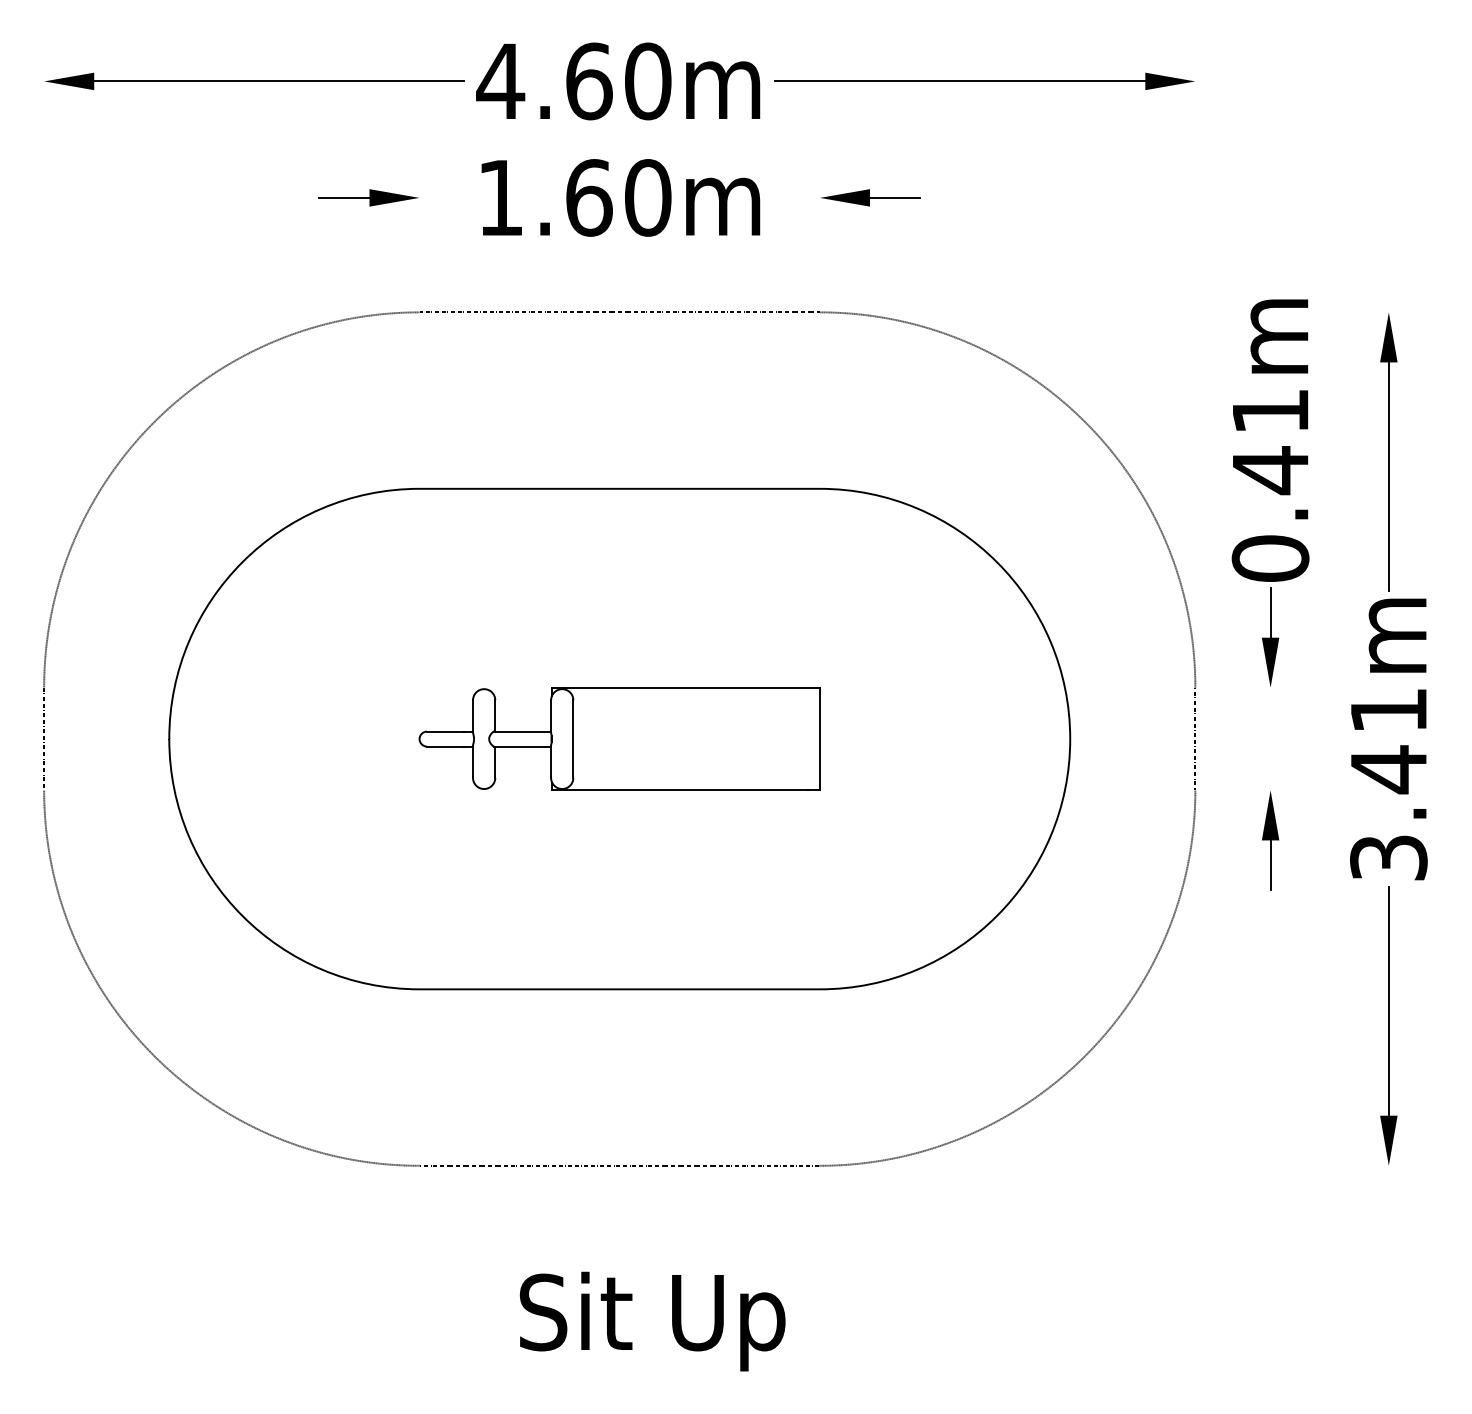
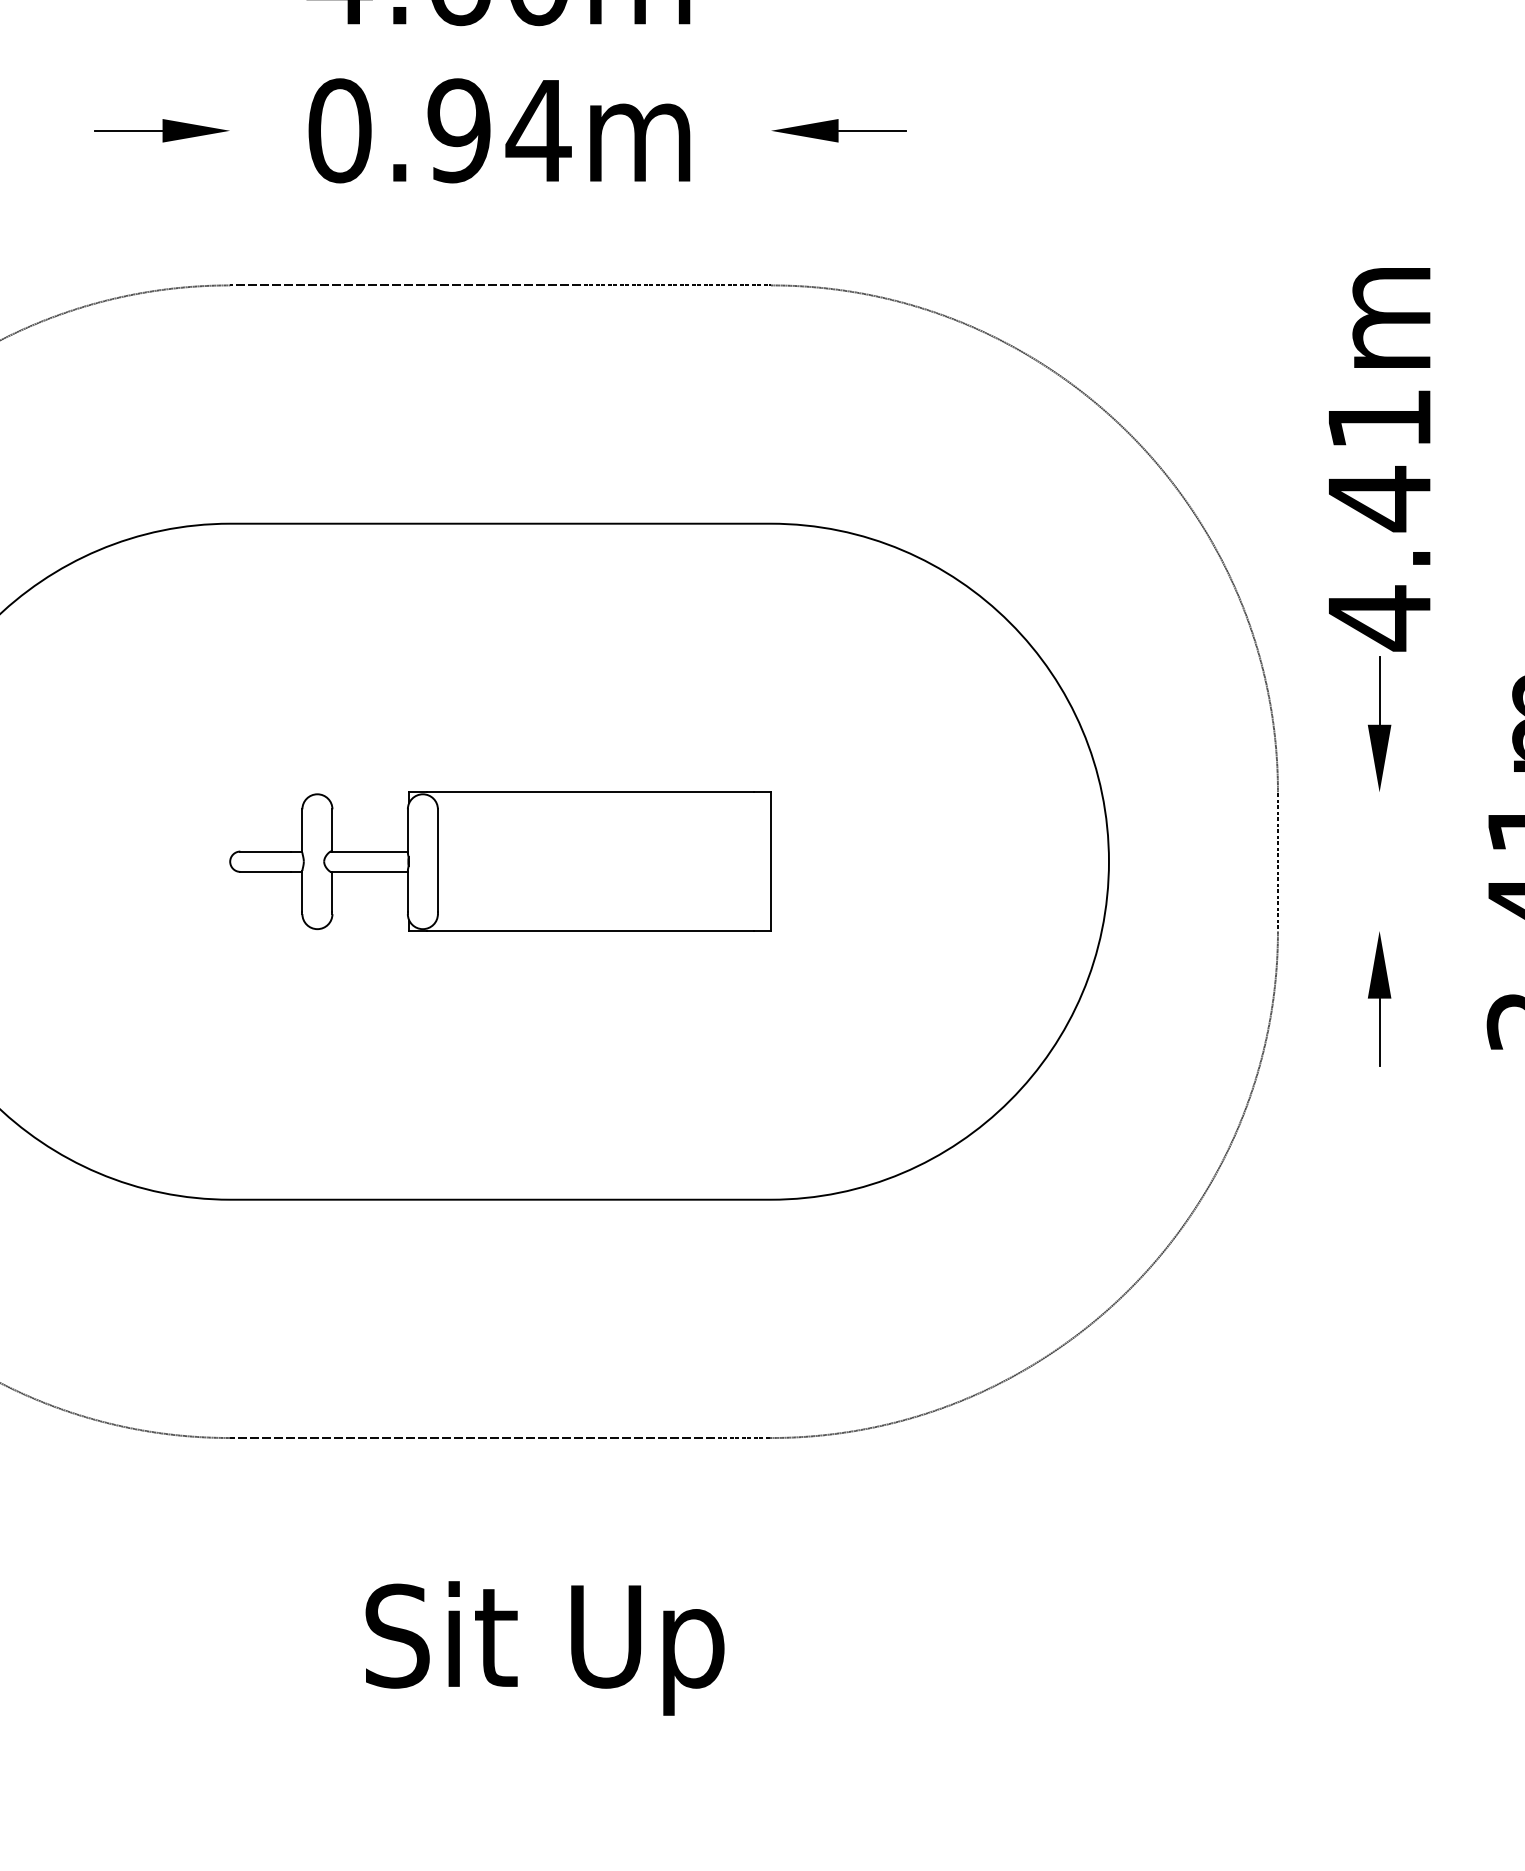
text: (574, 197) -> (439, 130), 1.60m -> 0.94m
text: (1270, 558) -> (1379, 617), 0.41m -> 4.41m

